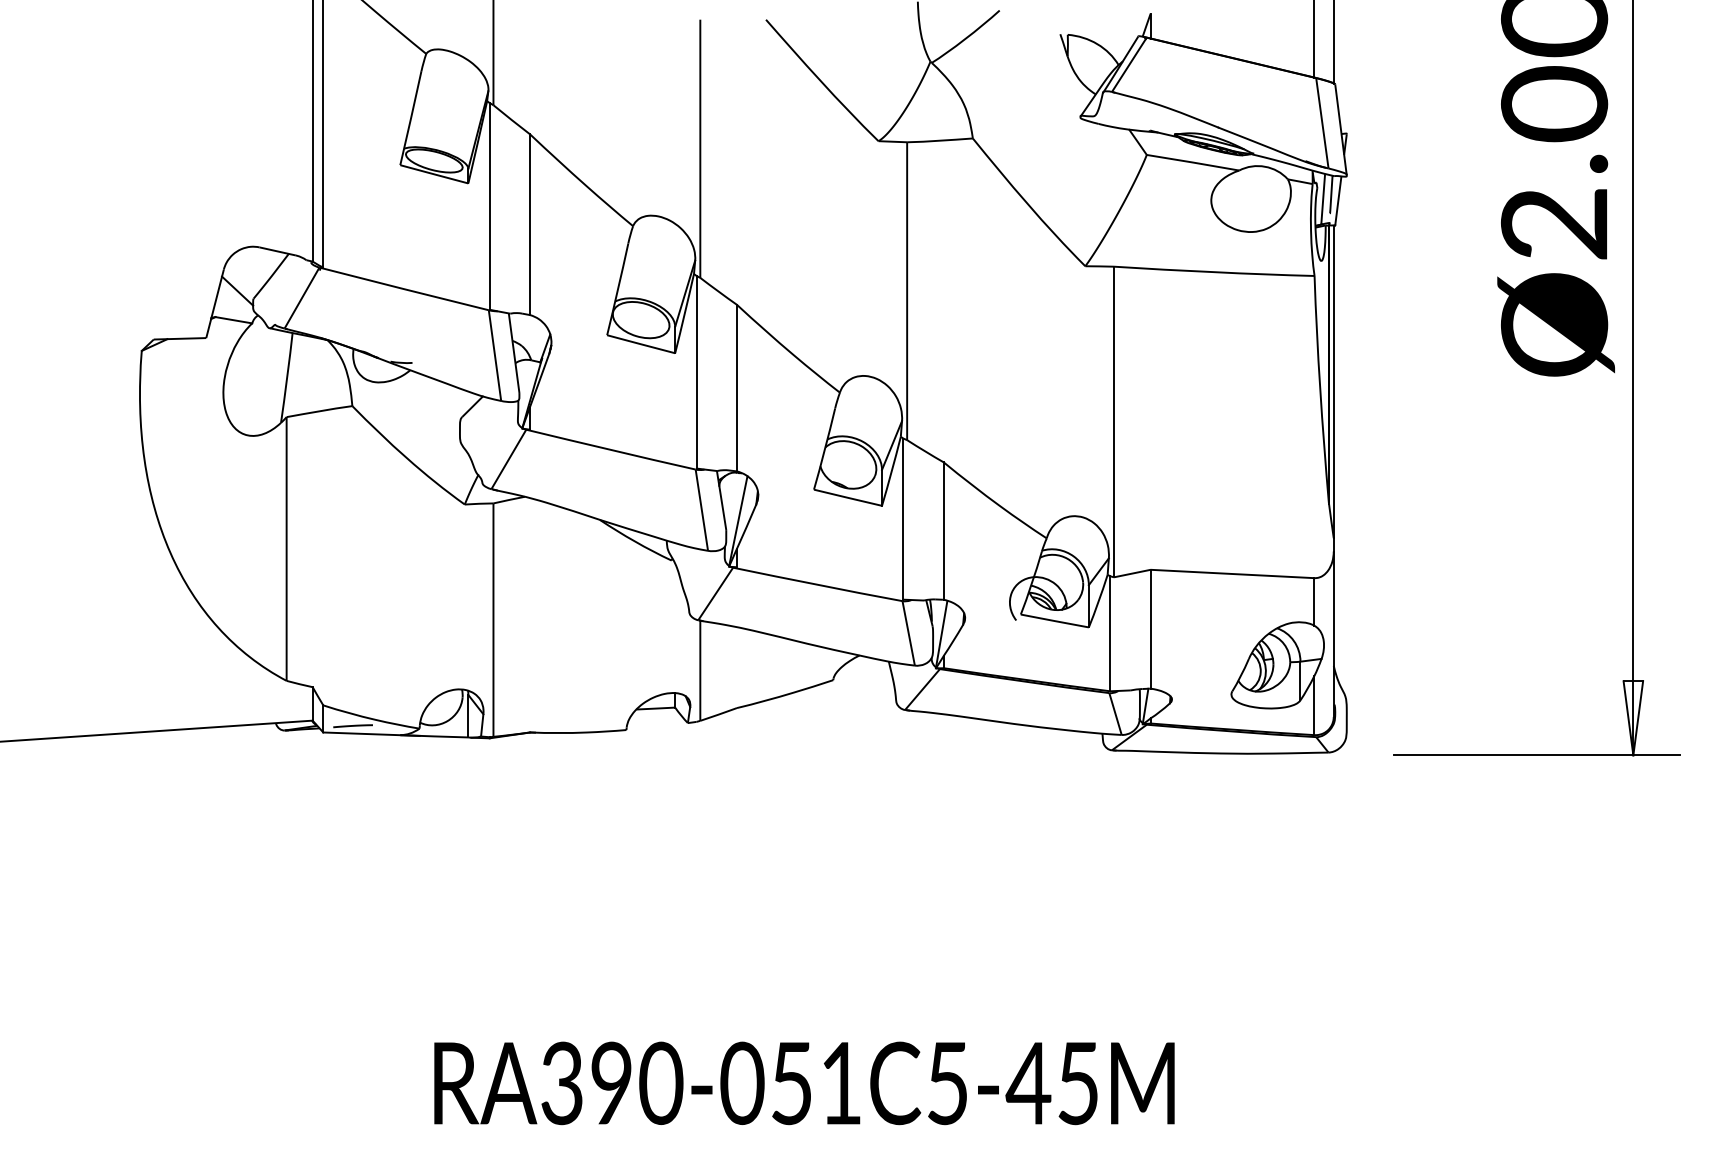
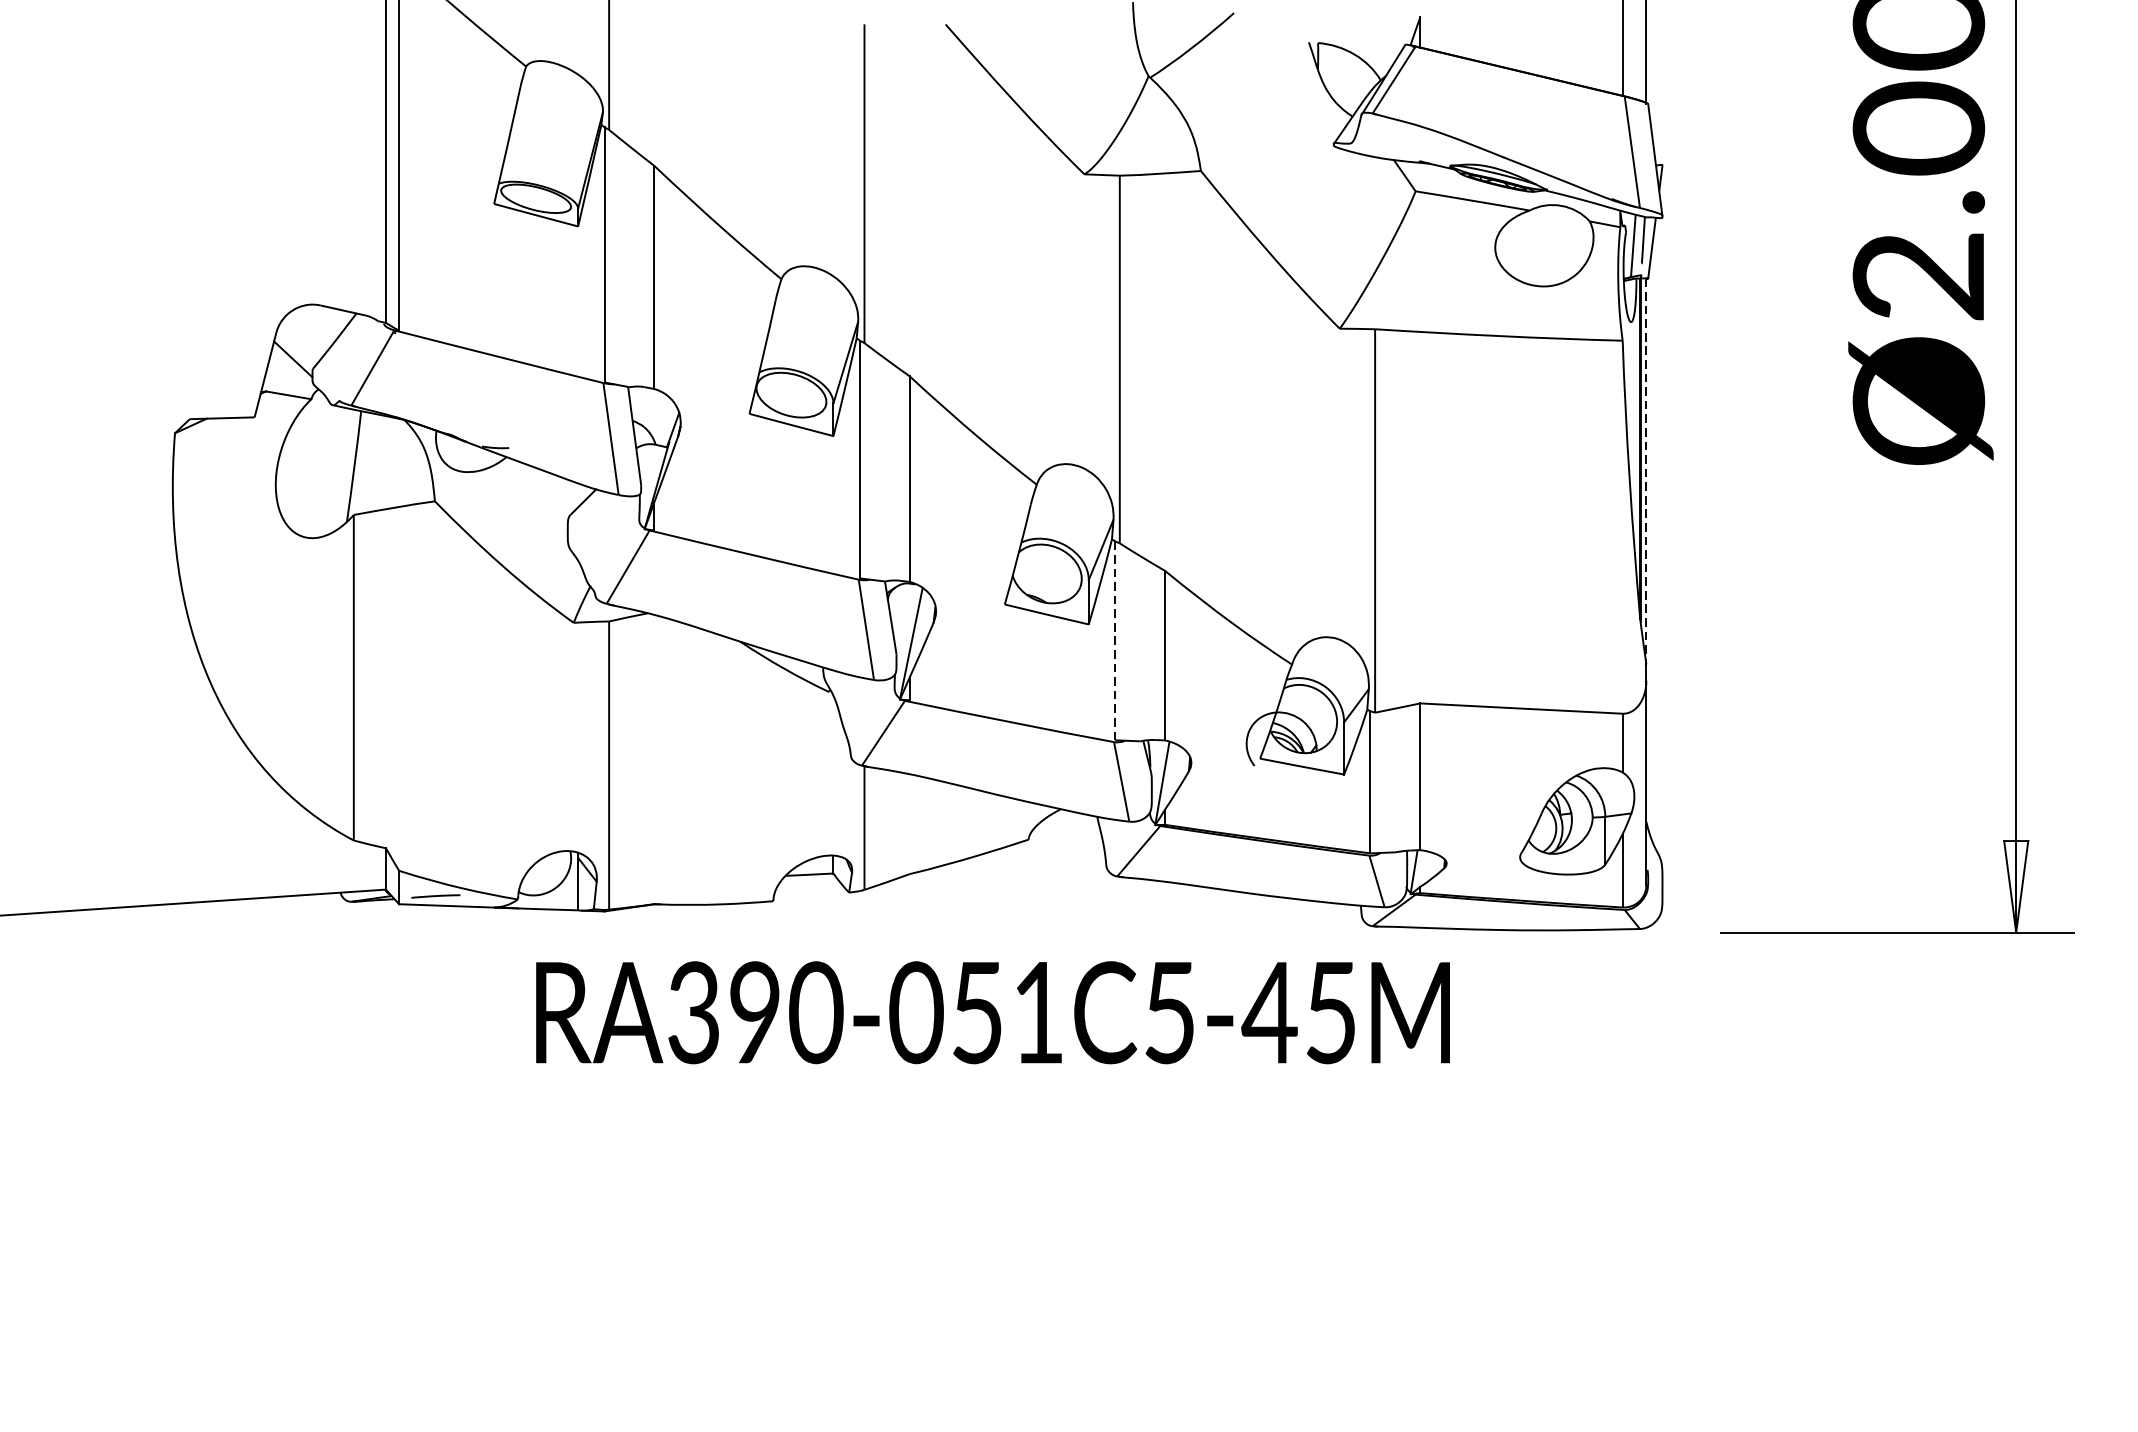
line: (1333, 382) -> (1646, 472), solid -> dashed
line: (903, 519) -> (1115, 641), solid -> dashed
text: (804, 1083) -> (993, 1012), moved

